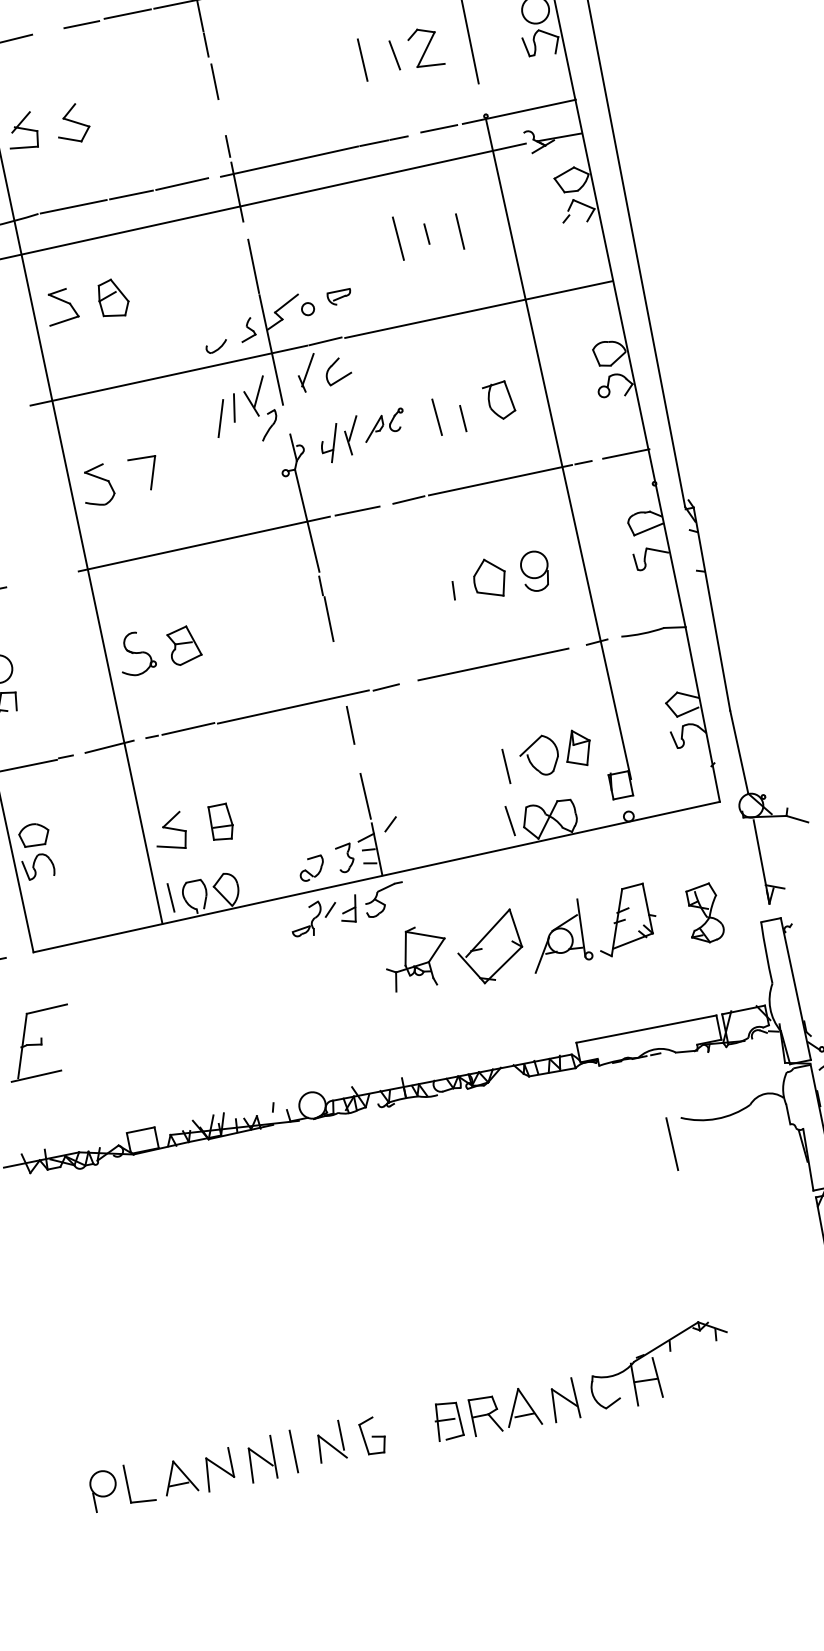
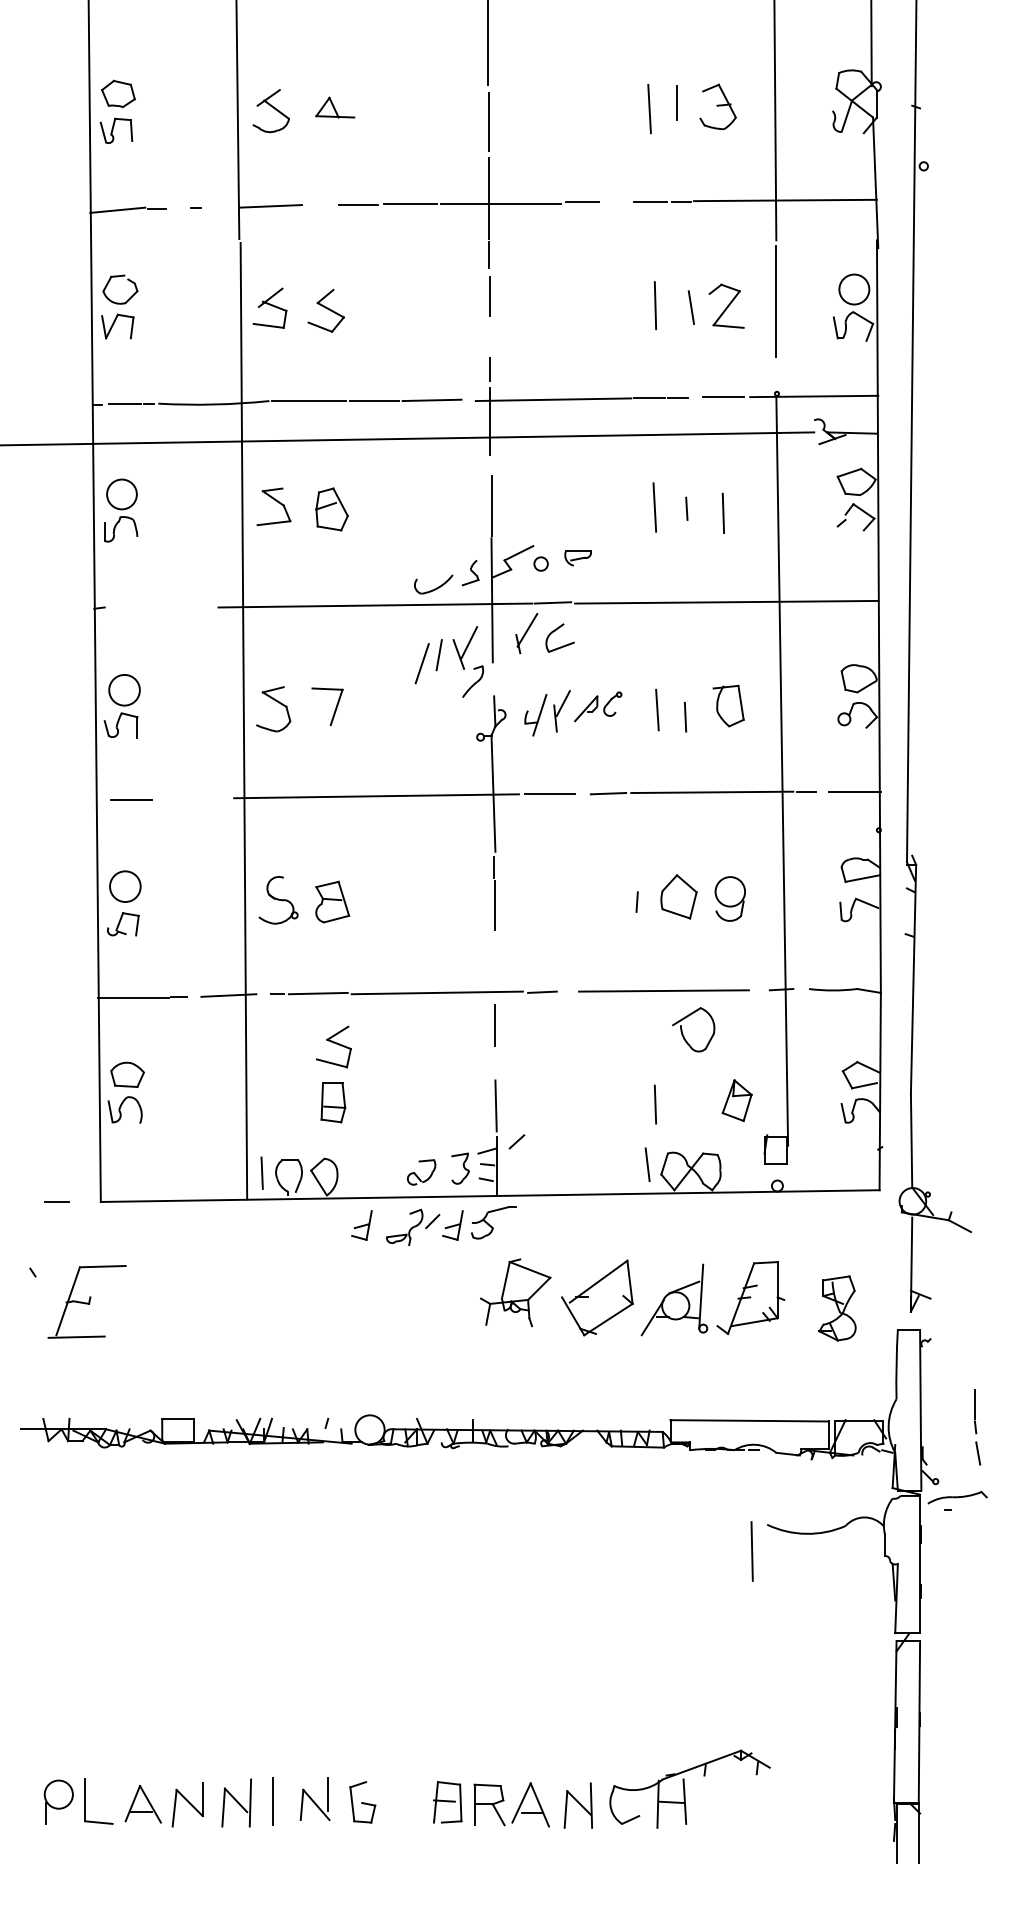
part: (216, 346) -> (433, 584), size x1.6
part: (531, 761) -> (683, 1033), moved
part: (169, 832) -> (333, 1046), moved
part: (268, 926) -> (361, 1225), added

